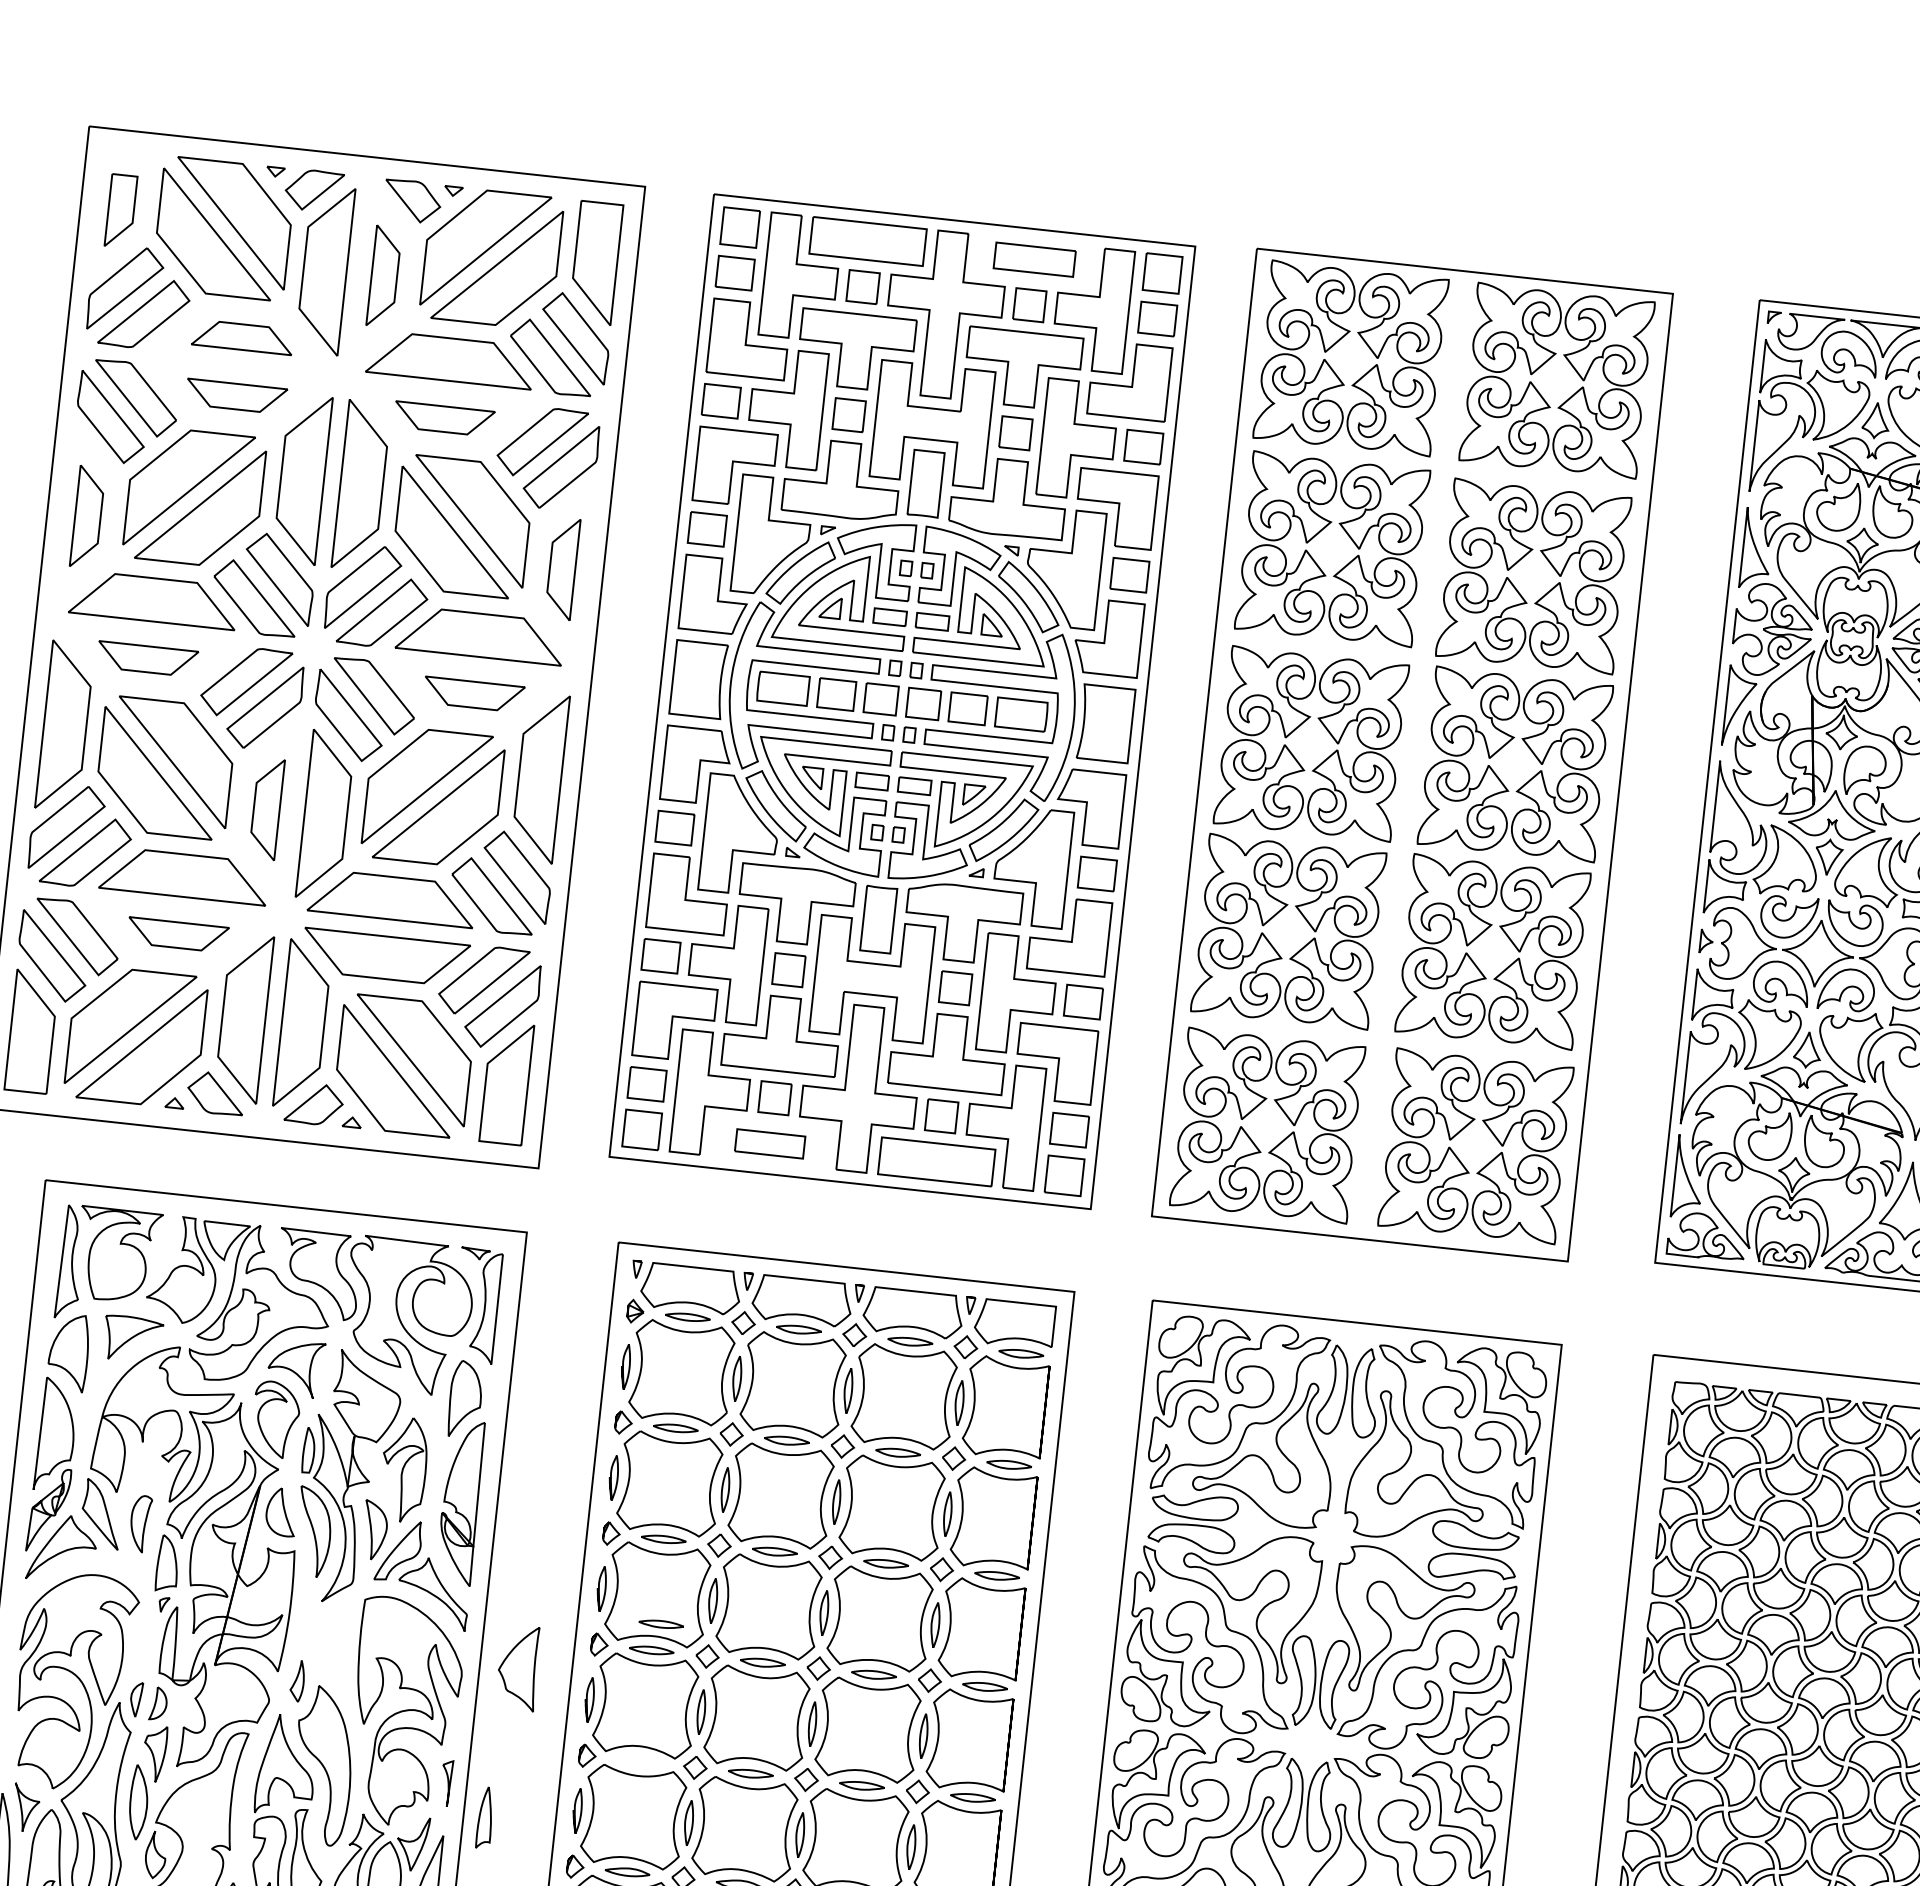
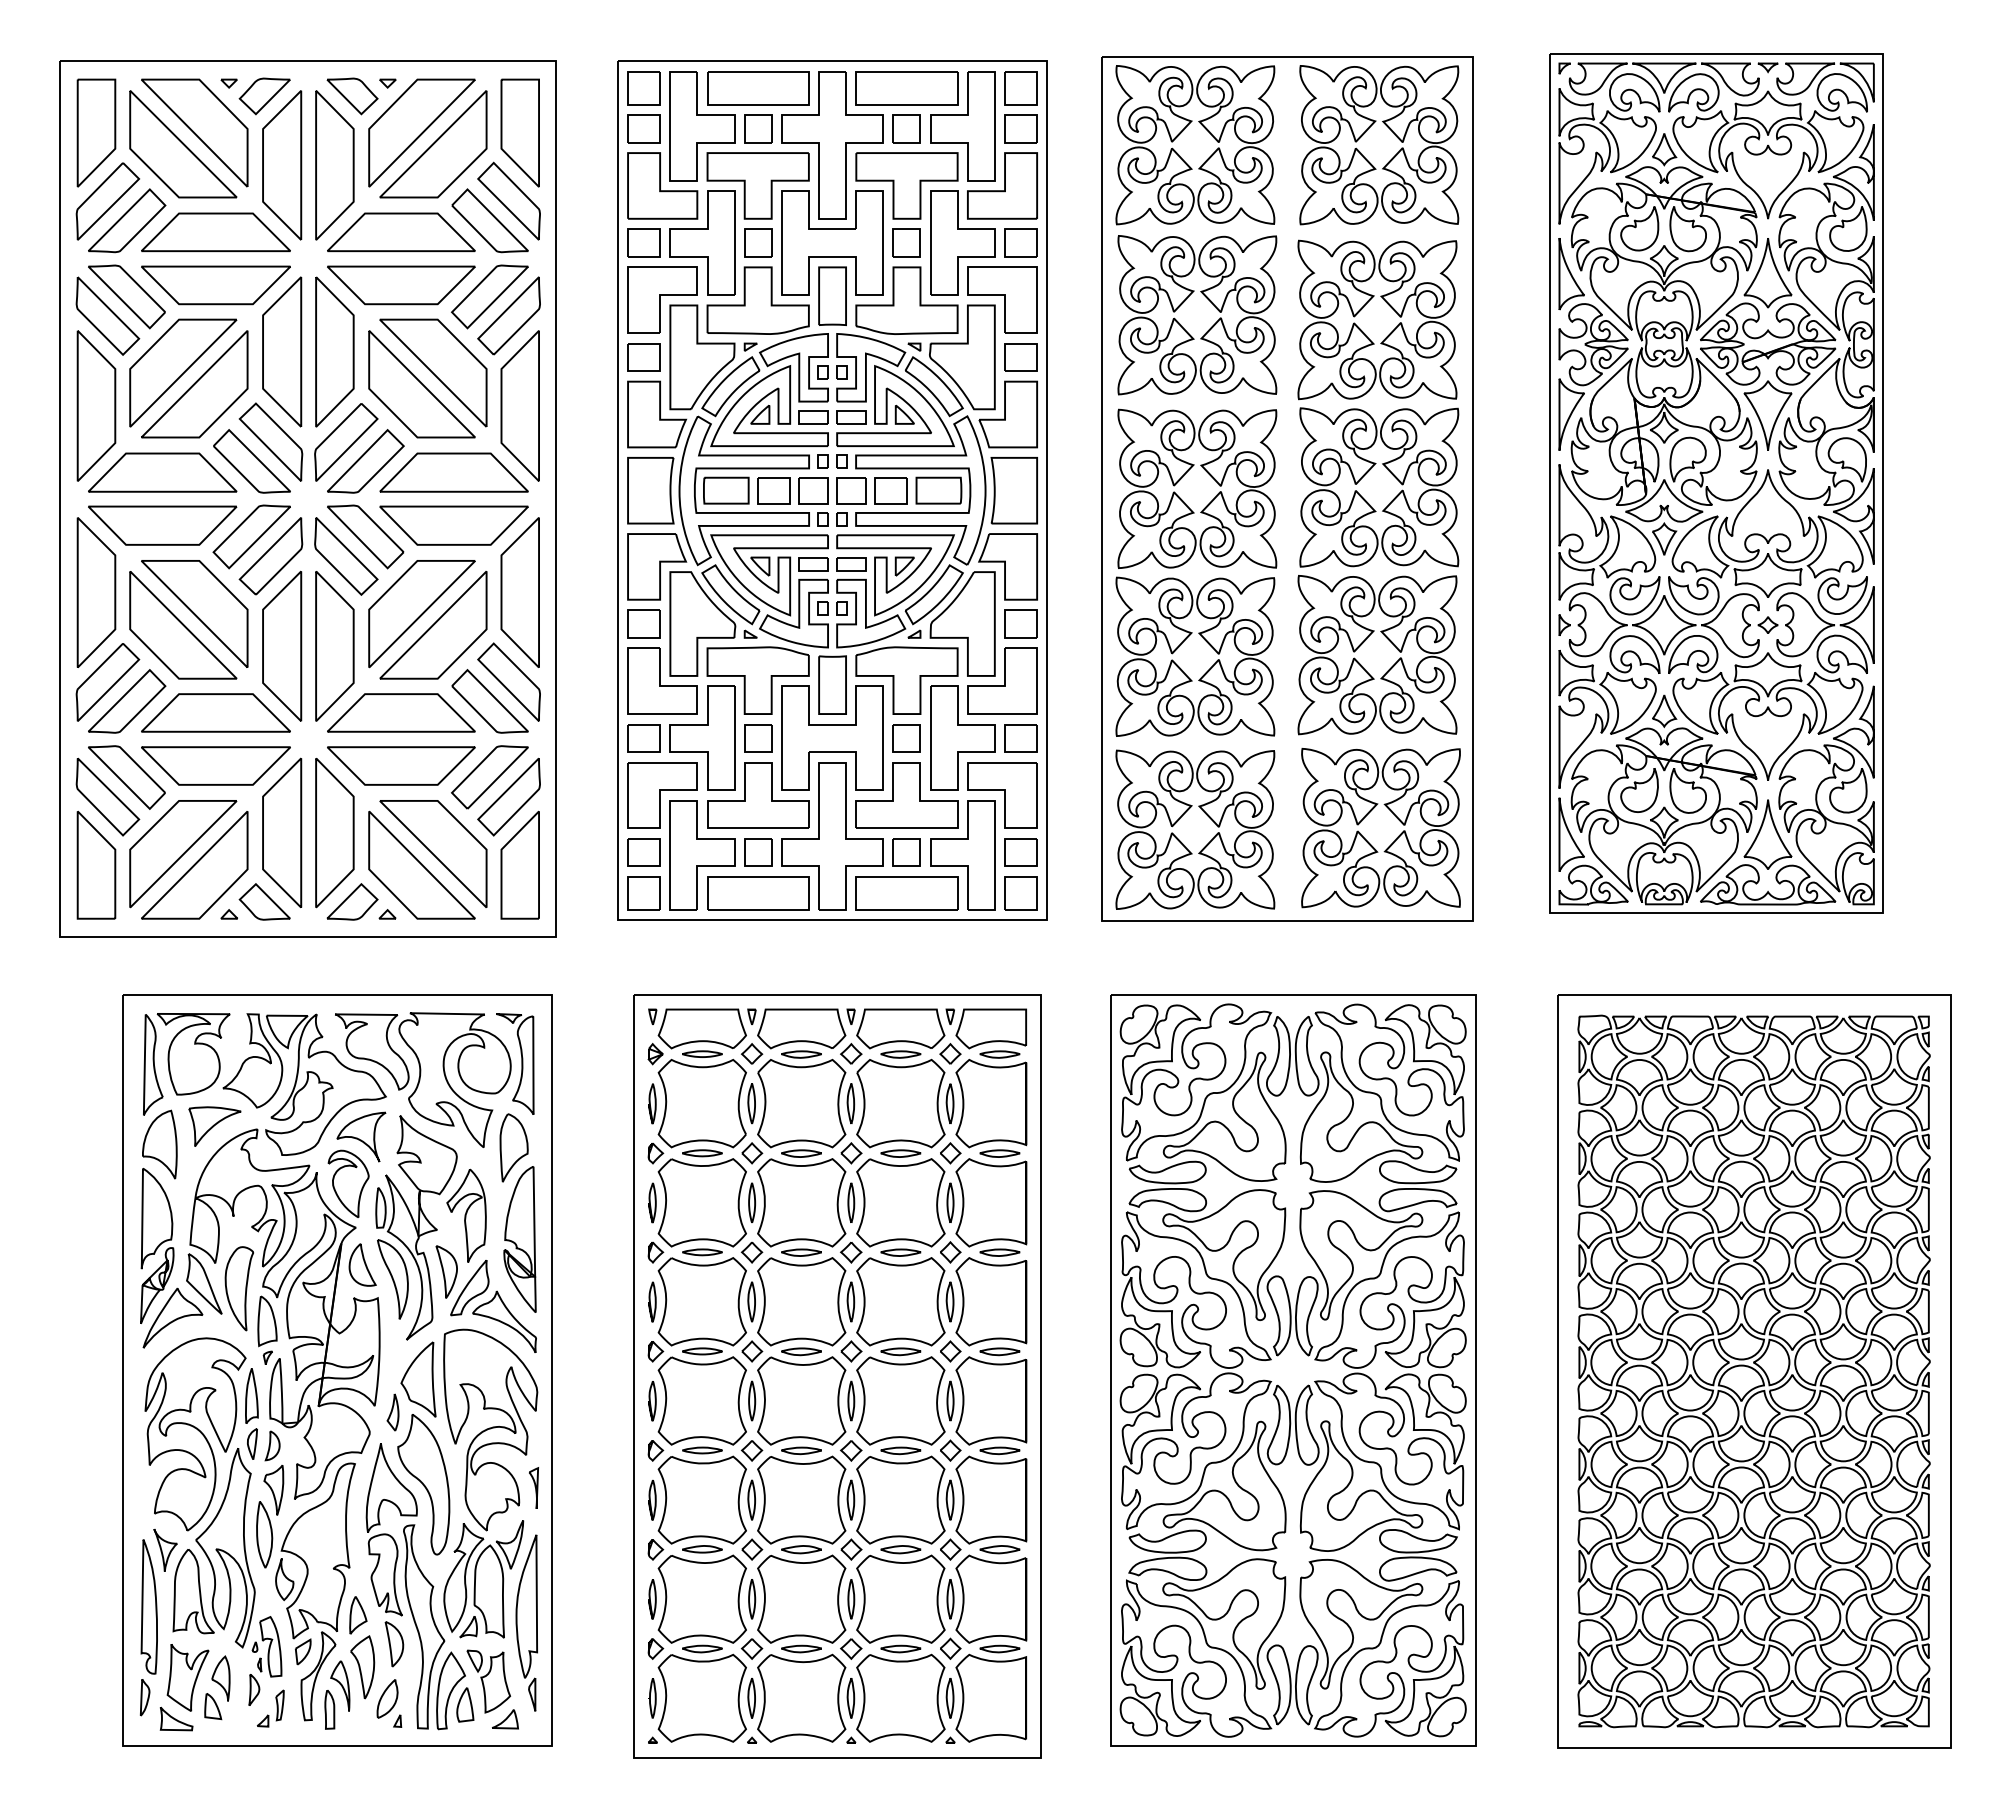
part: (121, 210) -> (96, 132), size x1.67
part: (1034, 260) -> (906, 88), size x1.43
part: (383, 276) -> (334, 165), size x1.67
part: (242, 337) -> (215, 232), size x1.67
part: (235, 396) -> (215, 285), size x1.67
part: (444, 419) -> (401, 285), size x1.67
part: (87, 516) -> (96, 405), size x1.67
part: (561, 568) -> (519, 405), size x1.67
part: (147, 659) -> (162, 525), size x1.67
part: (473, 694) -> (453, 525), size x1.67
part: (267, 808) -> (282, 645), size x1.67
part: (177, 934) -> (215, 765), size x1.67
part: (770, 1144) -> (758, 893), size x1.67
part: (139, 1523) -> (238, 1288), size x1.67
part: (661, 1624) -> (702, 1450), moved
part: (518, 1667) -> (418, 1379), moved
part: (485, 1817) -> (251, 1395), moved

